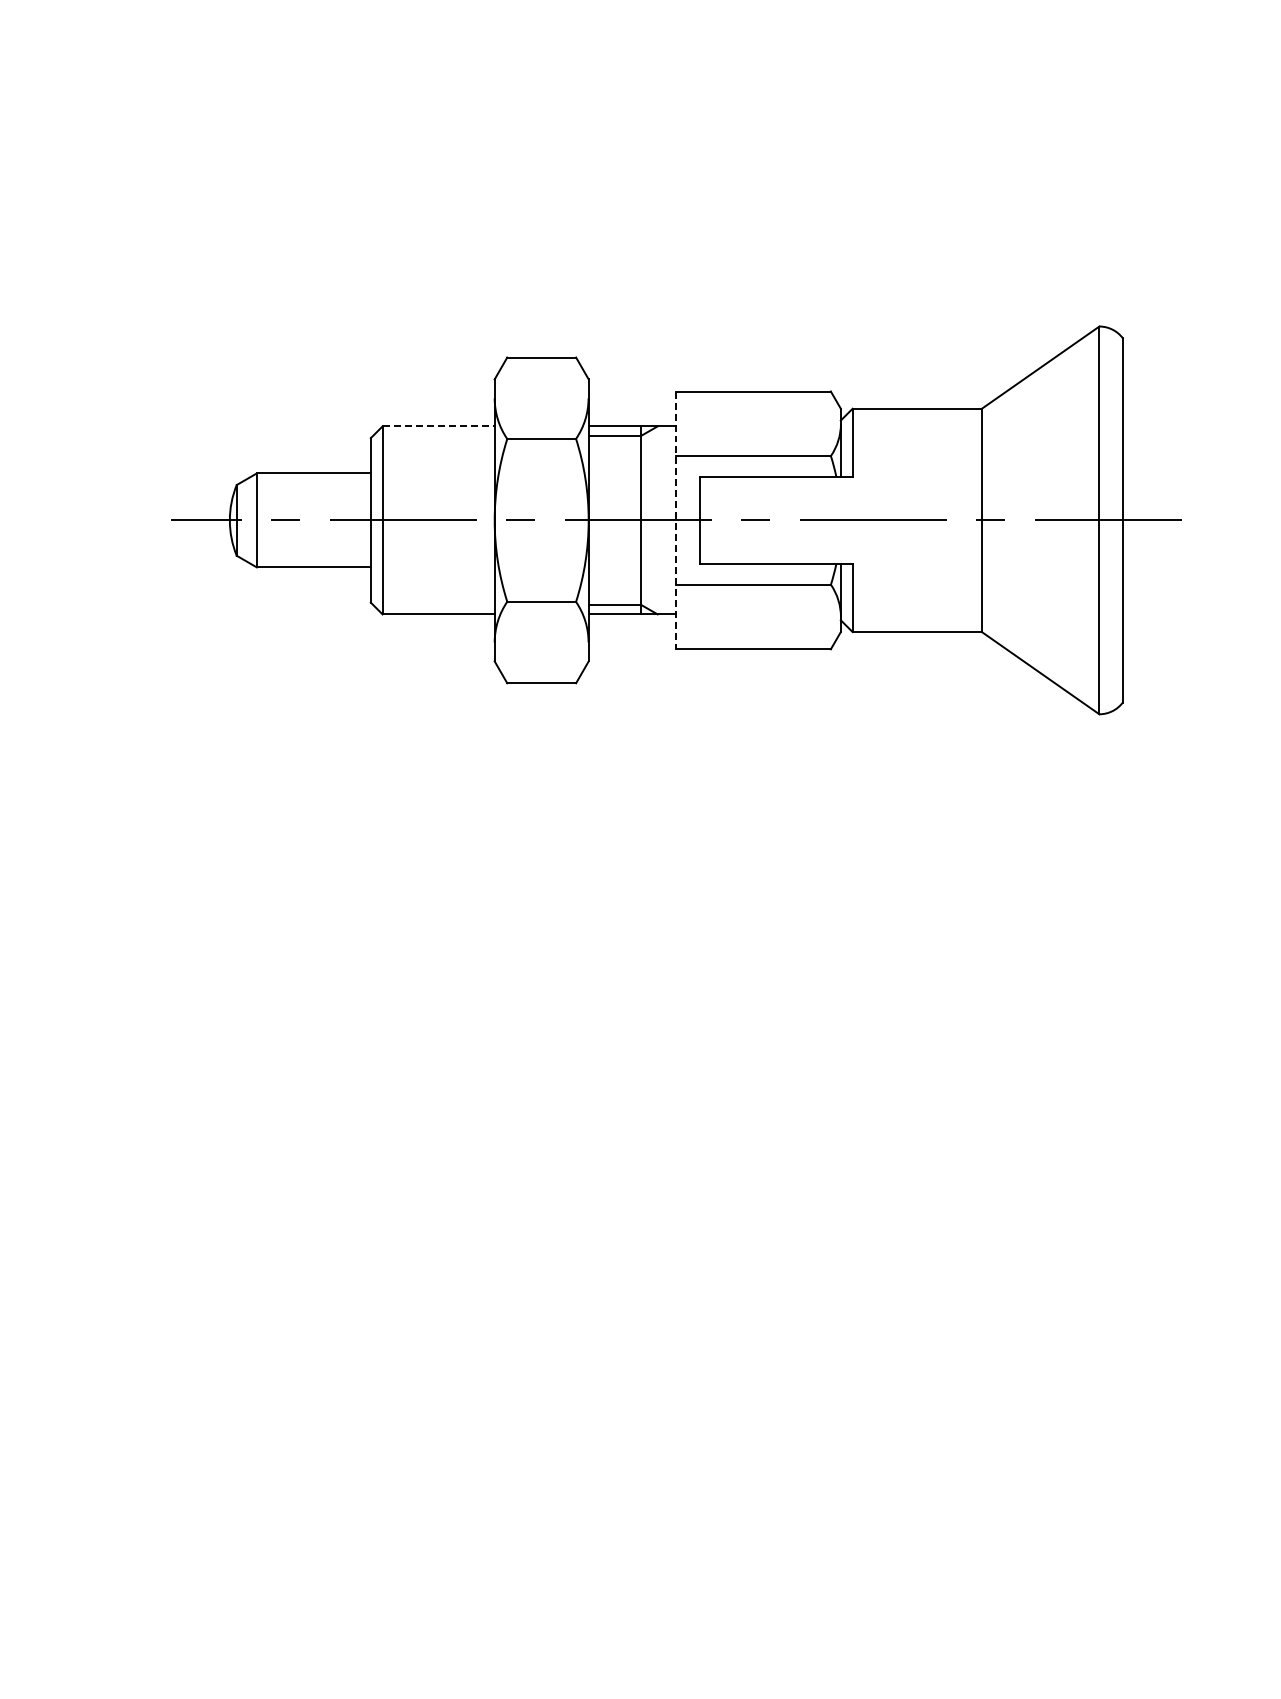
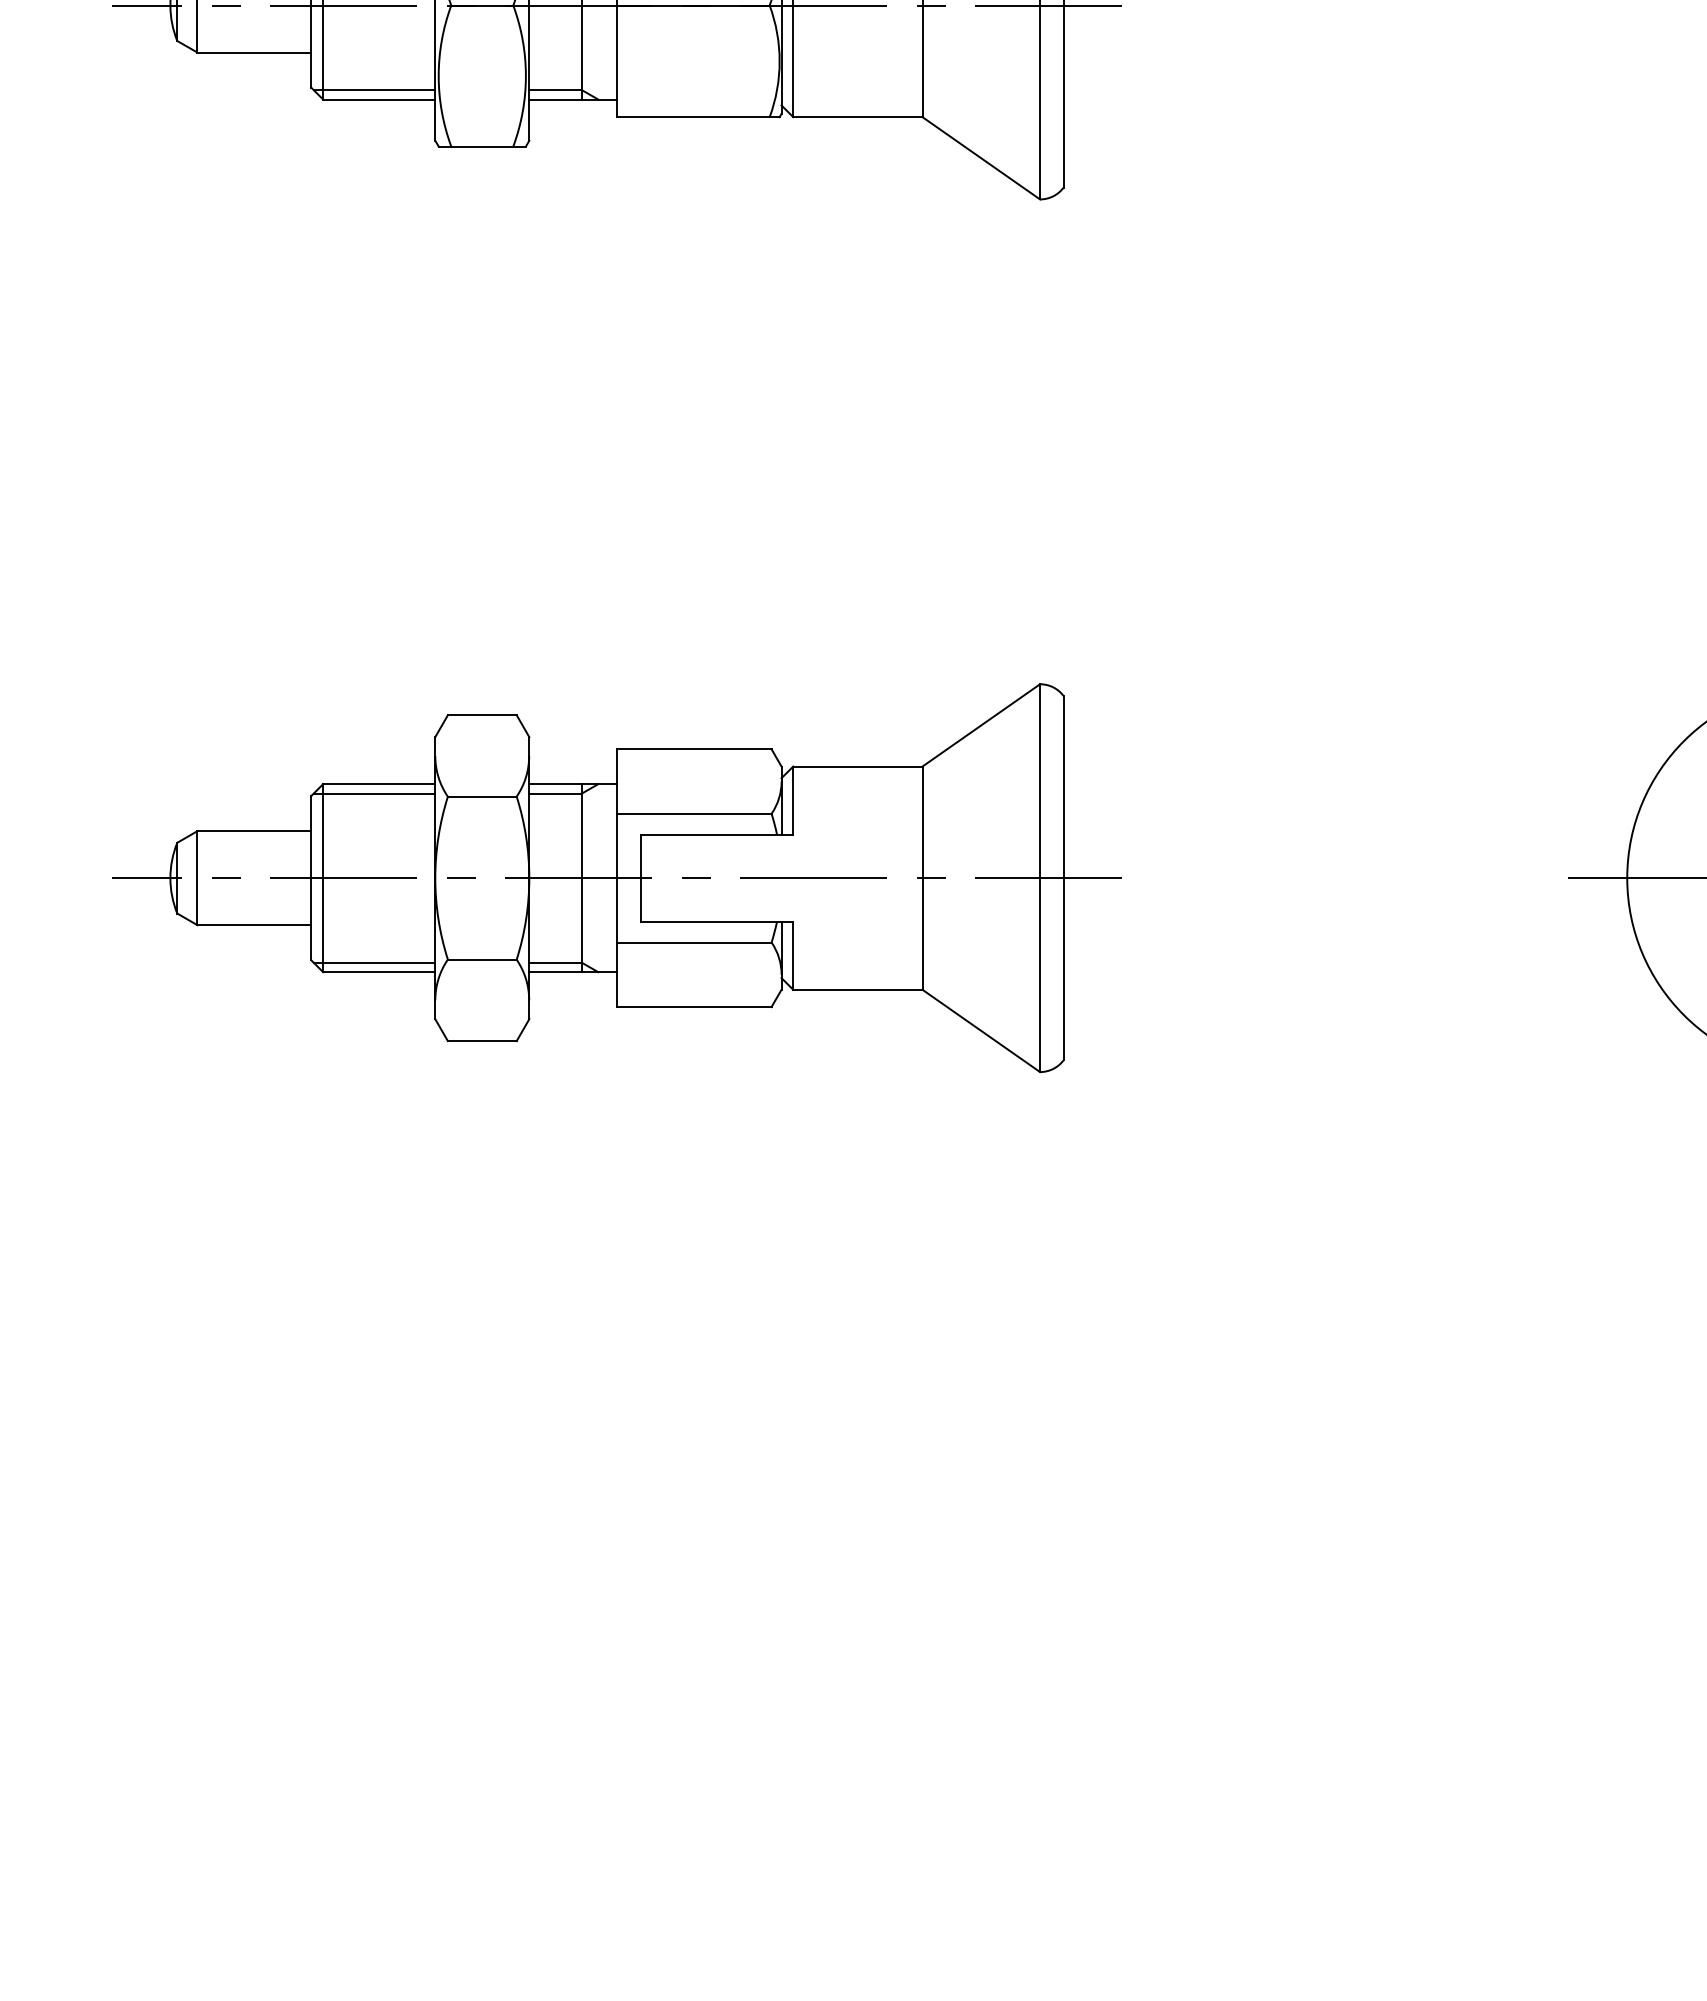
line: (438, 426) -> (379, 784), dashed -> solid
line: (433, 435) -> (374, 793), added
line: (675, 520) -> (616, 878), dashed -> solid
line: (433, 604) -> (374, 962), added

